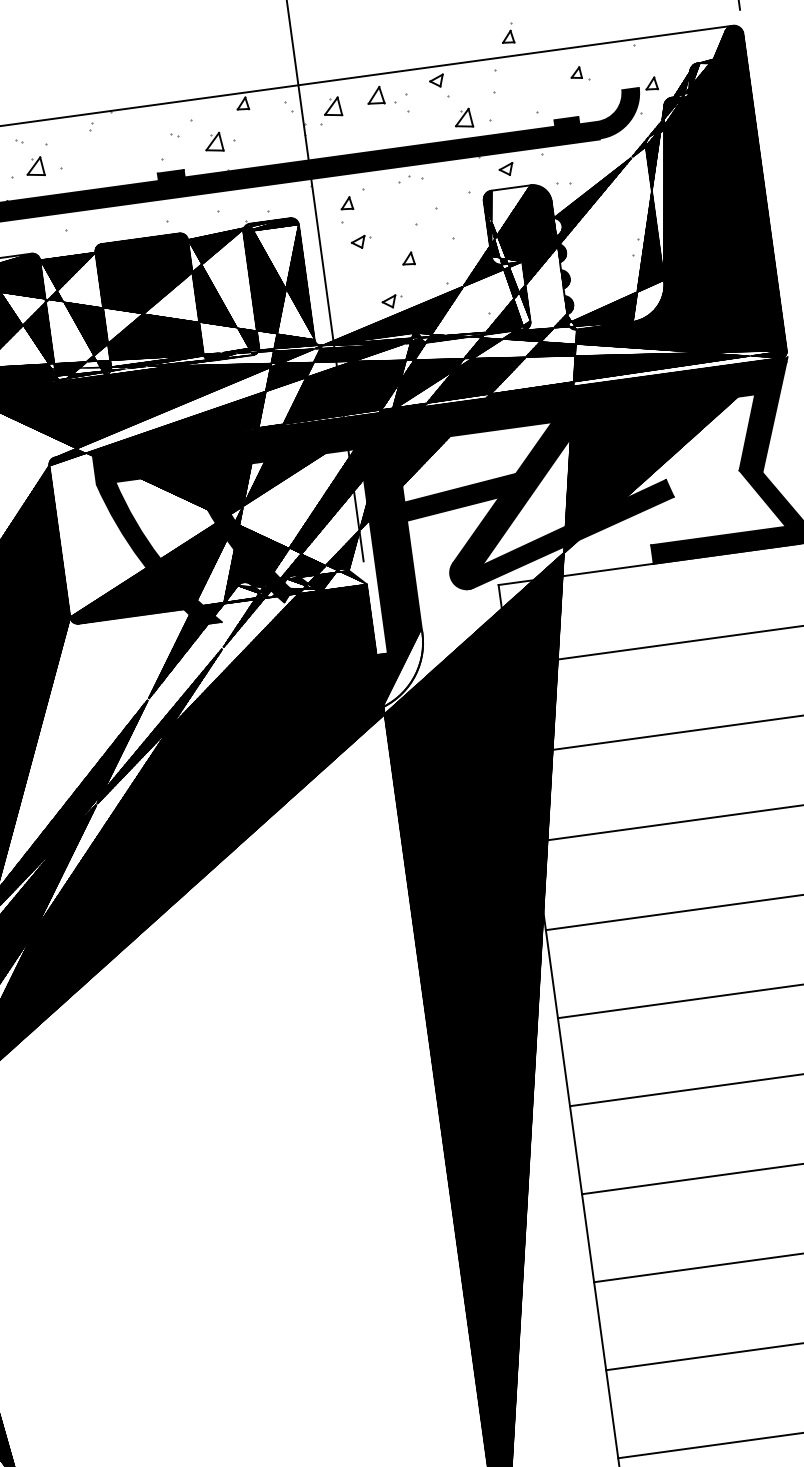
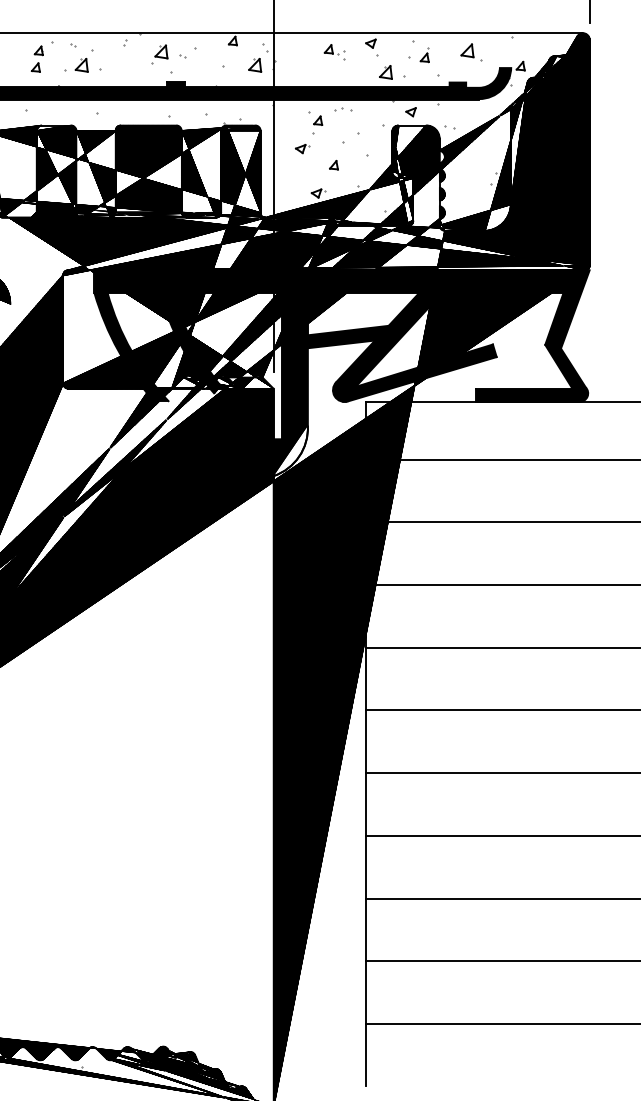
part: (507, 34) -> (424, 55), moved
part: (579, 74) -> (471, 52), size x1.67
part: (387, 100) -> (334, 52), size x0.71
part: (330, 111) -> (159, 54), moved
part: (214, 142) -> (255, 65), moved
part: (346, 209) -> (317, 124), moved

